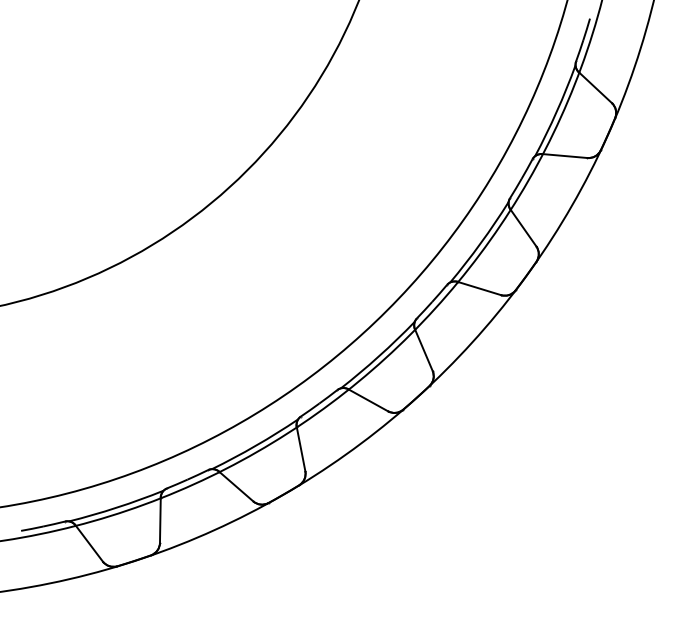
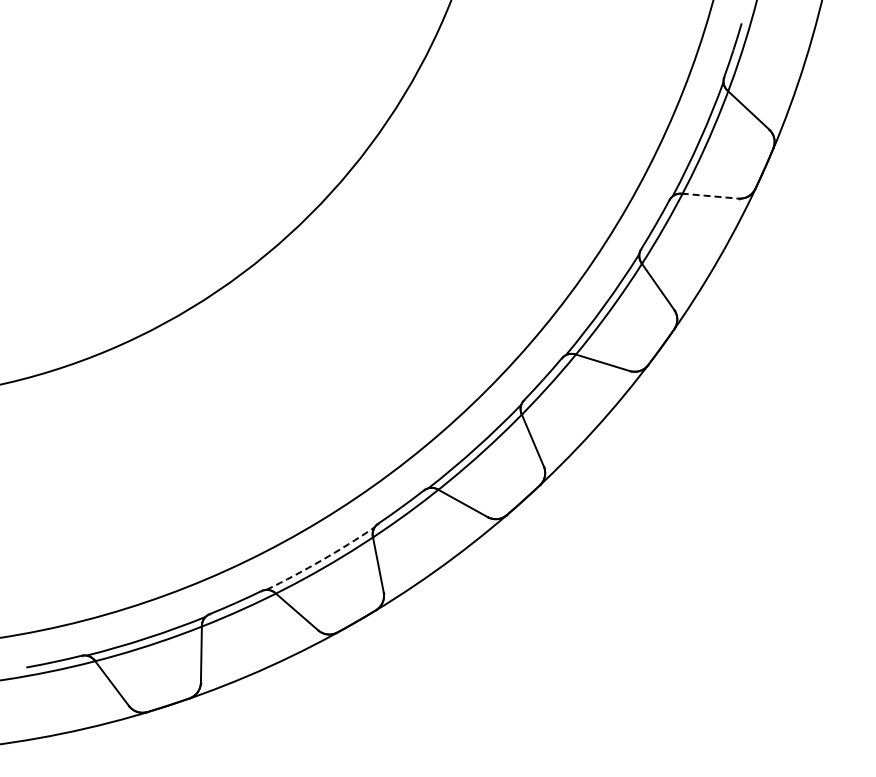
line: (565, 156) -> (710, 196), solid -> dashed
arc: (255, 445) -> (321, 560), solid -> dashed

